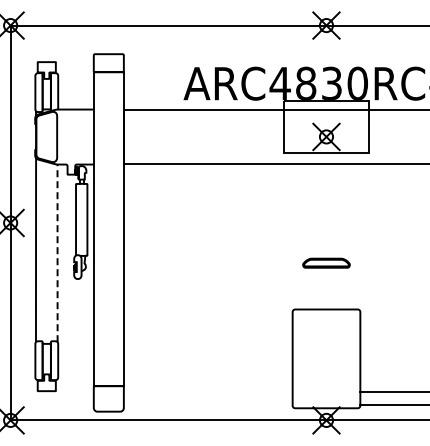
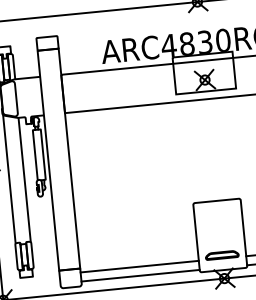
line: (57, 253) -> (24, 180), dashed -> solid
part: (326, 262) -> (222, 254), moved
line: (207, 391) -> (139, 266), added
line: (207, 404) -> (140, 275), added

